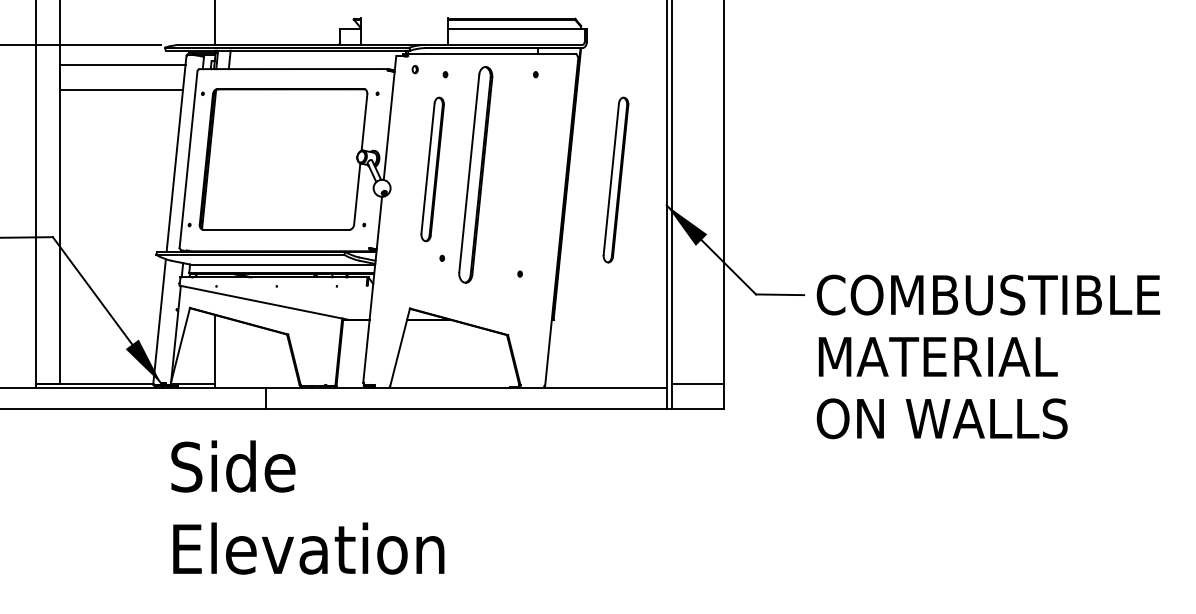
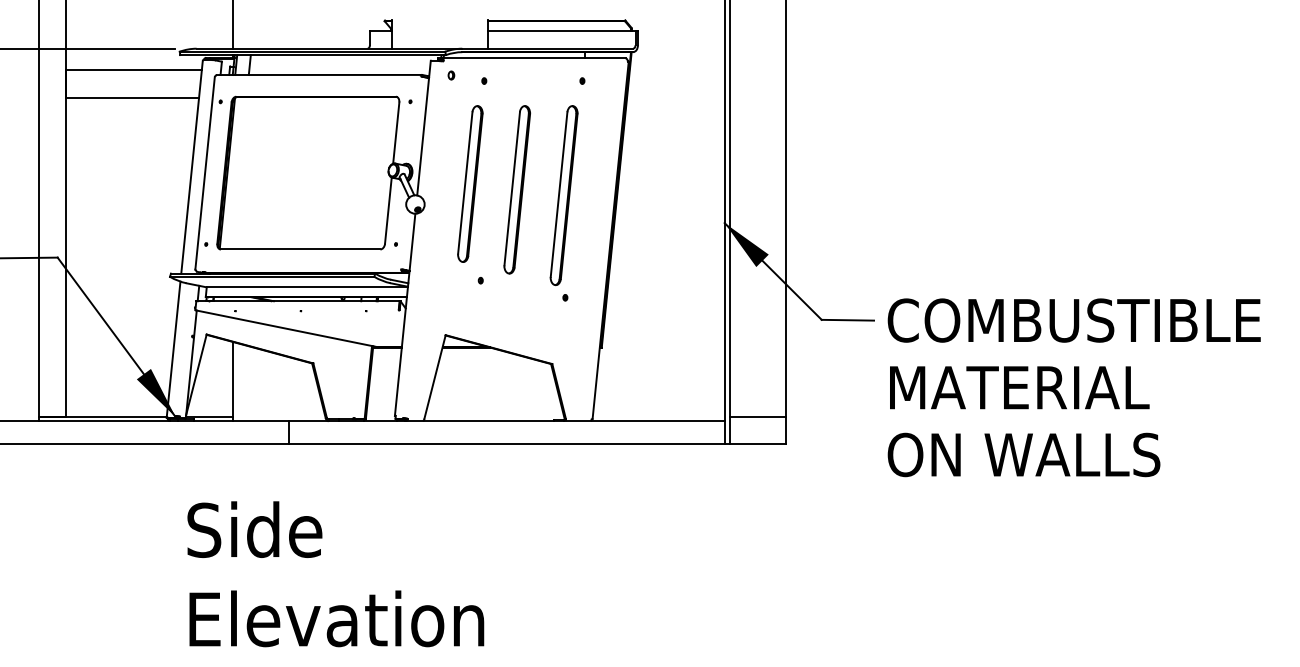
part: (475, 174) -> (516, 189), size x0.71
part: (615, 179) -> (563, 194), moved
text: (307, 507) -> (335, 574), moved

